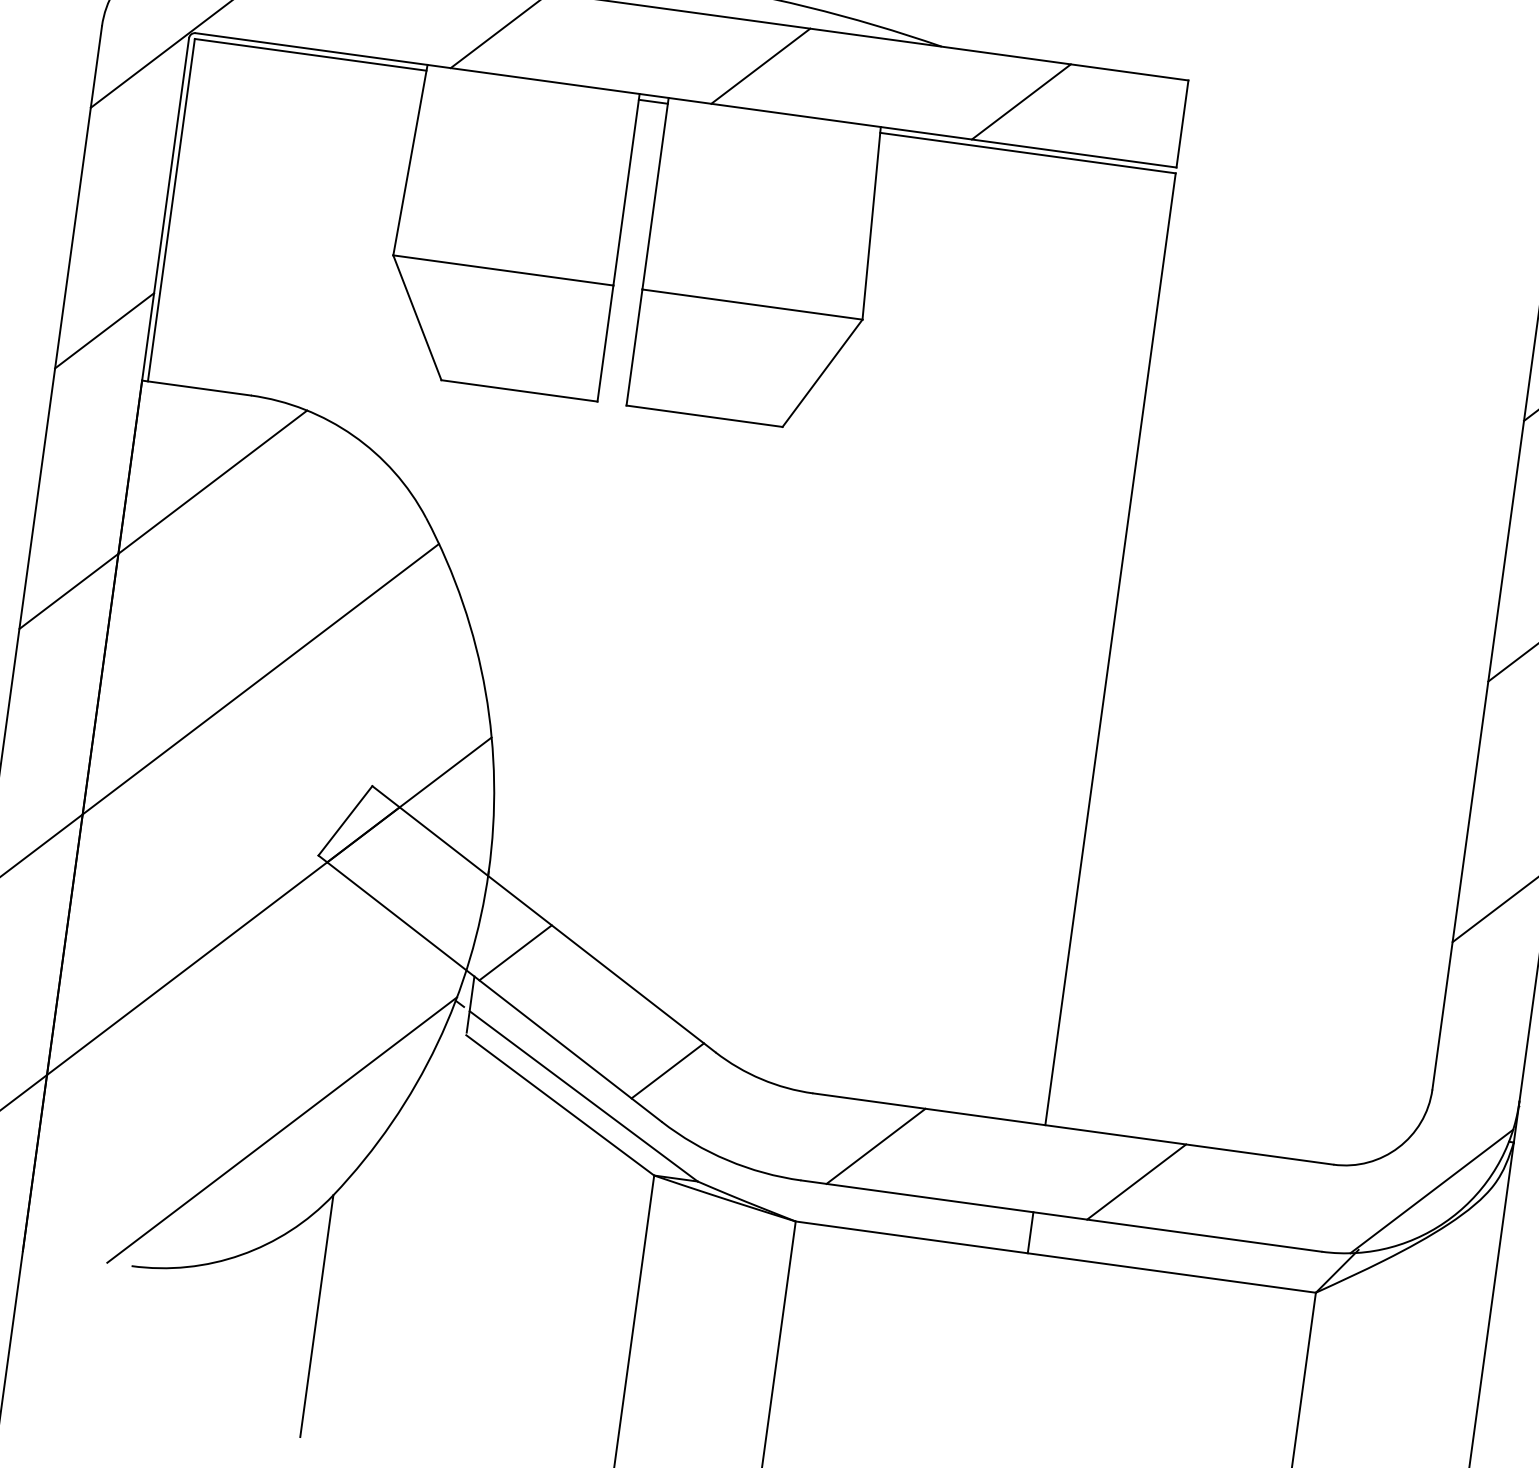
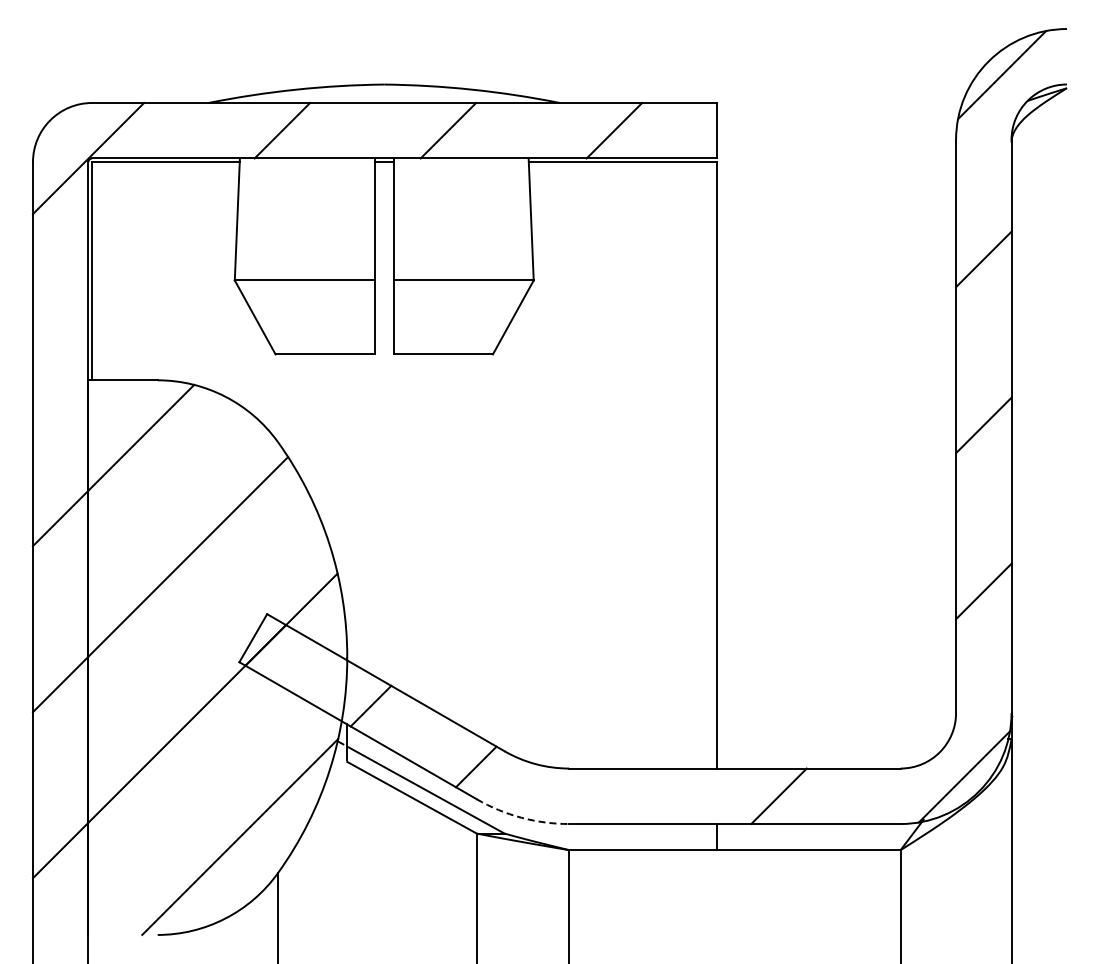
line: (104, 330) -> (60, 352), removed
line: (875, 1146) -> (612, 796), removed
arc: (727, 1159) -> (521, 817), solid -> dashed

